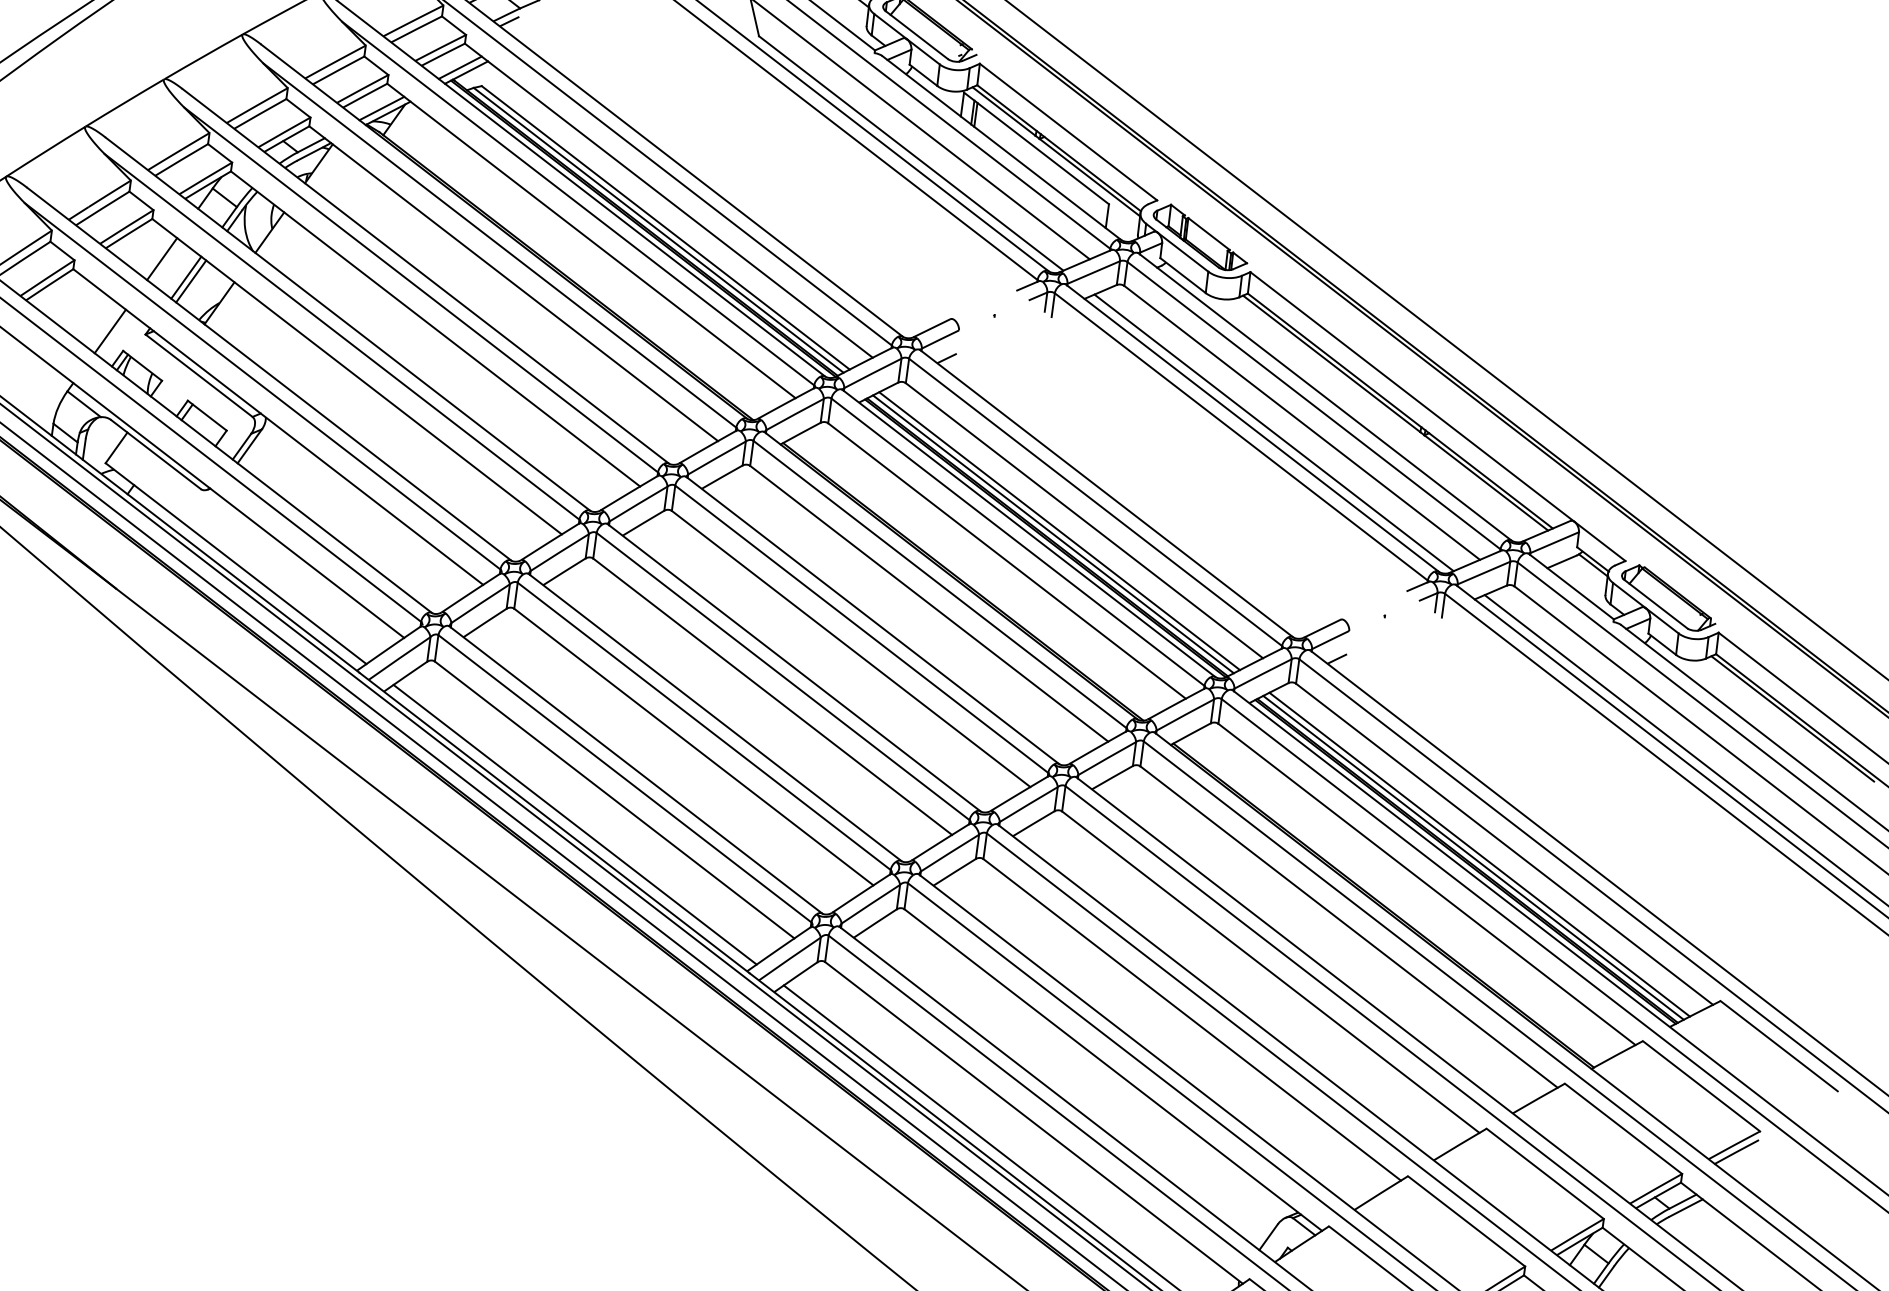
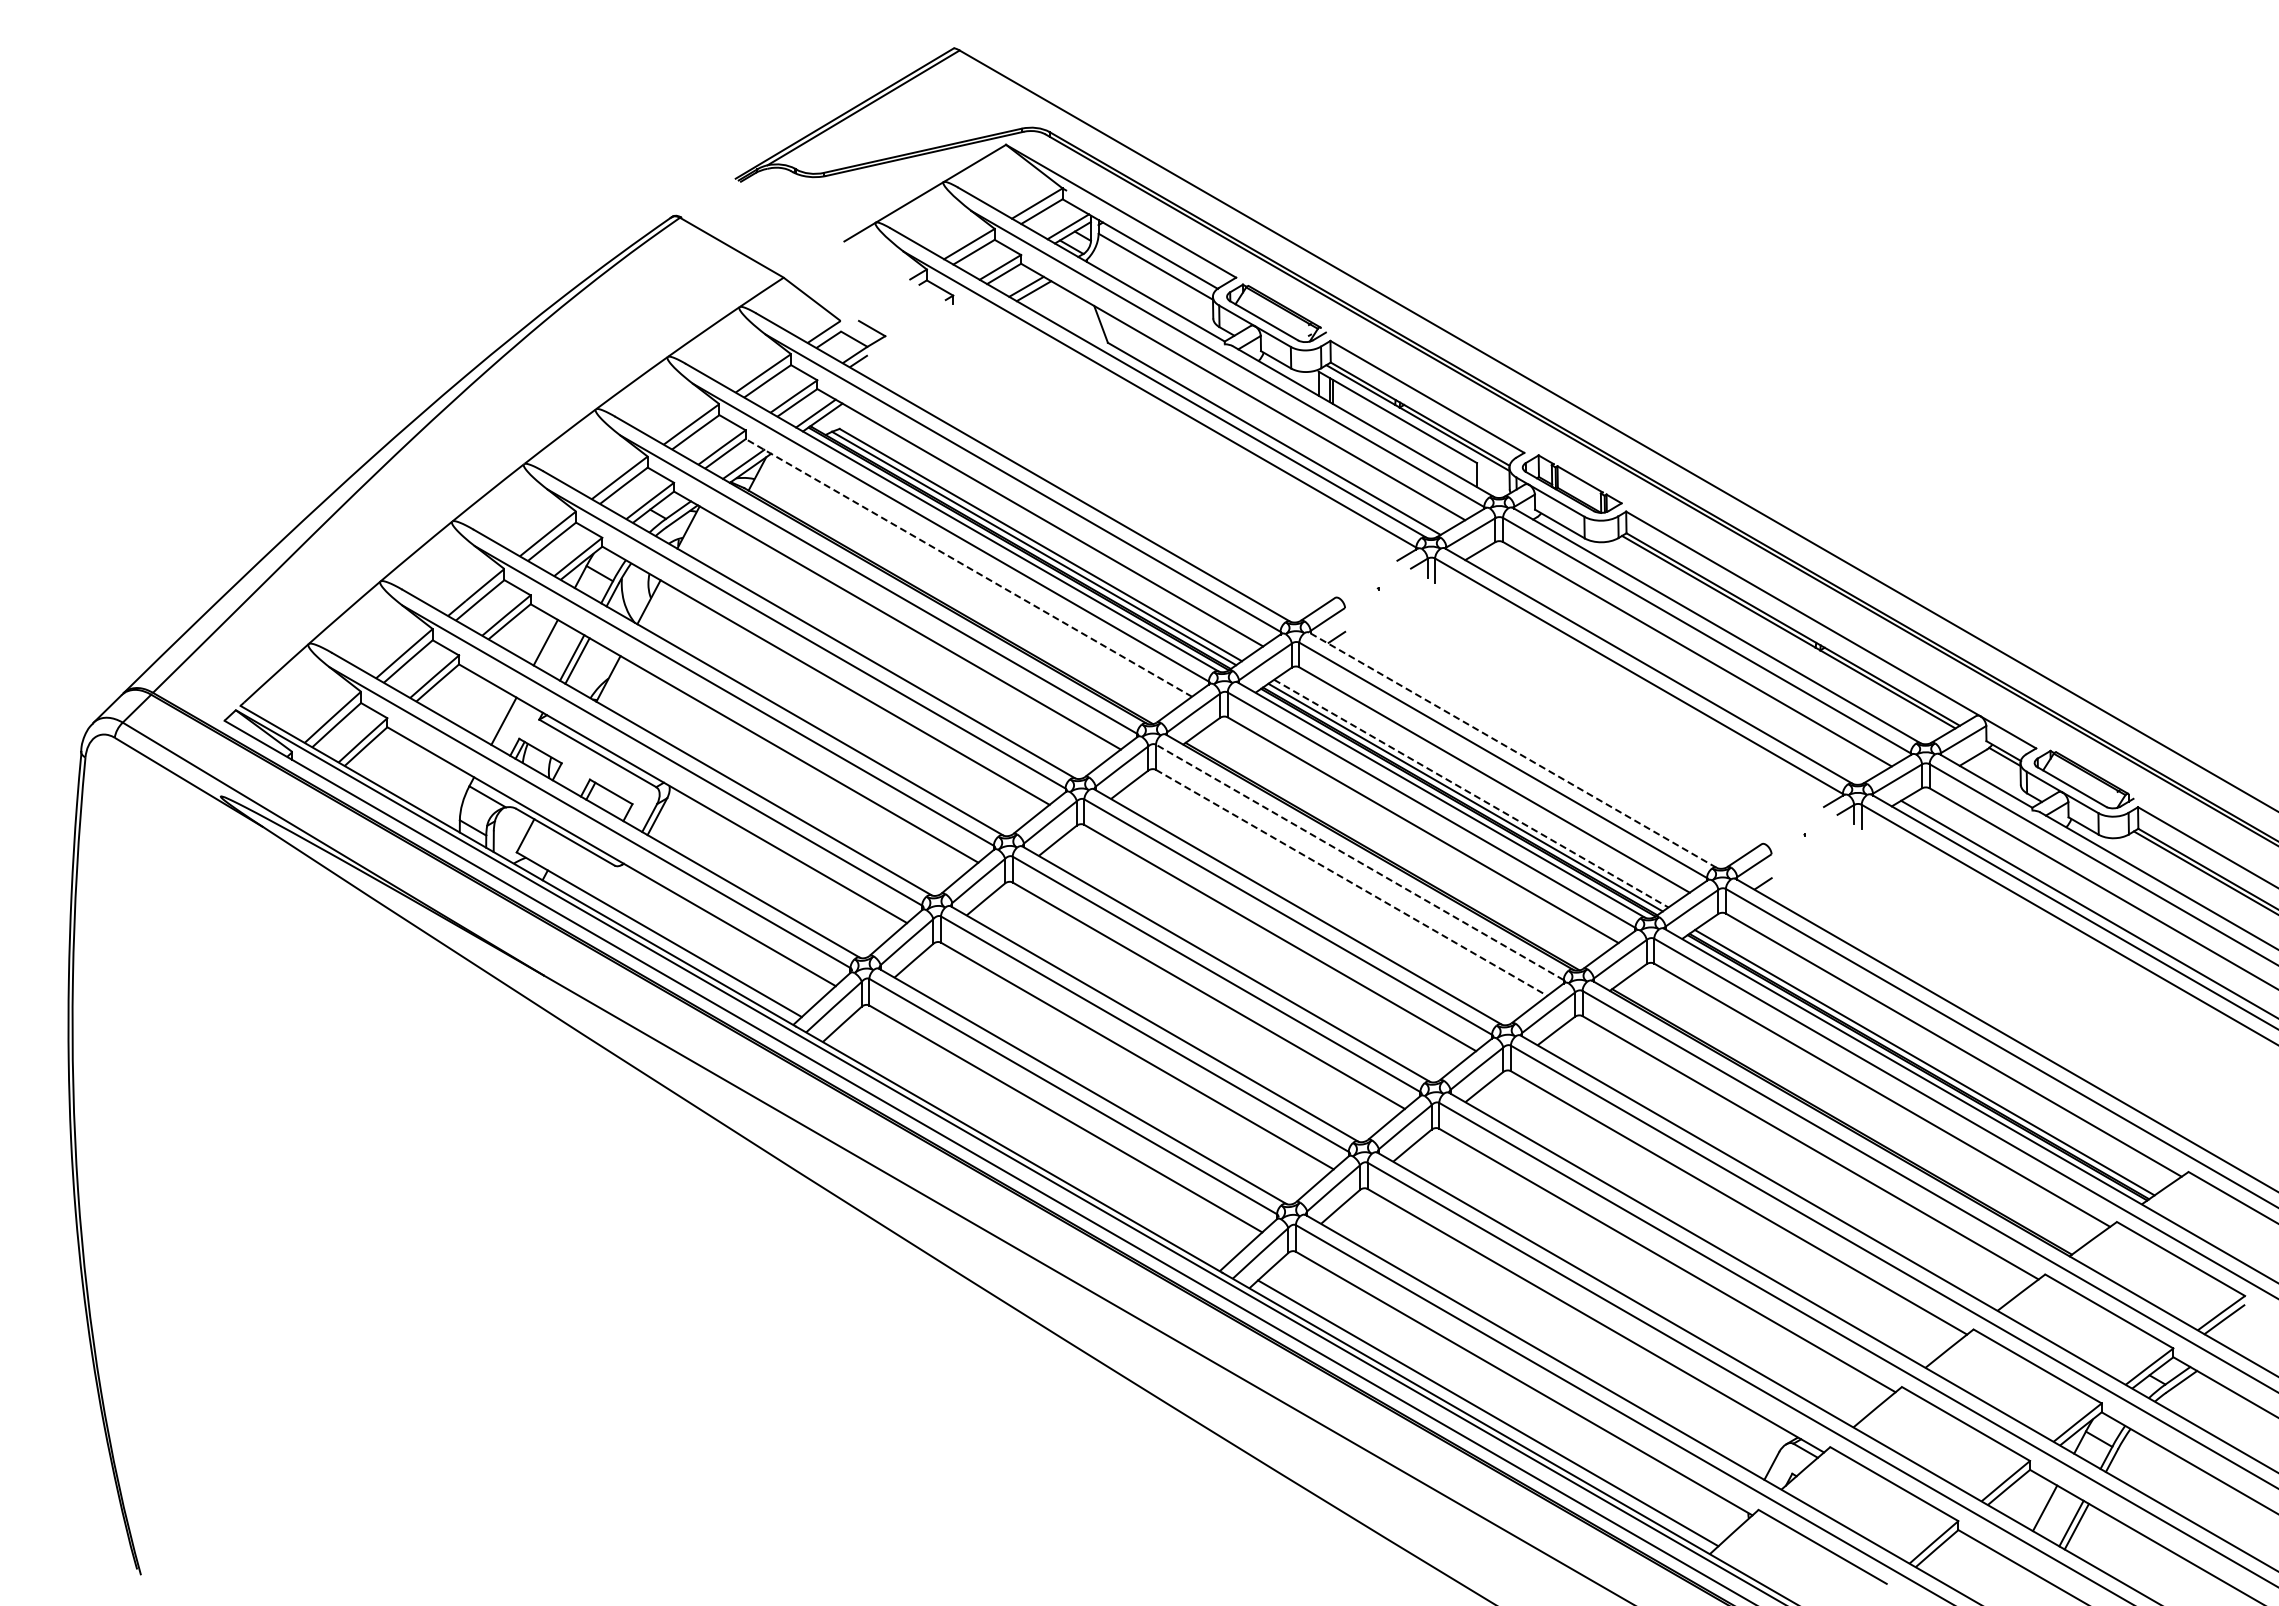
line: (591, 240) -> (968, 567), solid -> dashed
line: (1273, 432) -> (1670, 667), removed
line: (1106, 492) -> (1512, 749), solid -> dashed
line: (1059, 531) -> (1471, 793), solid -> dashed
line: (939, 584) -> (1359, 862), solid -> dashed
line: (929, 604) -> (1352, 883), solid -> dashed
line: (574, 824) -> (1029, 1148), removed
line: (1479, 854) -> (1930, 1058), removed

